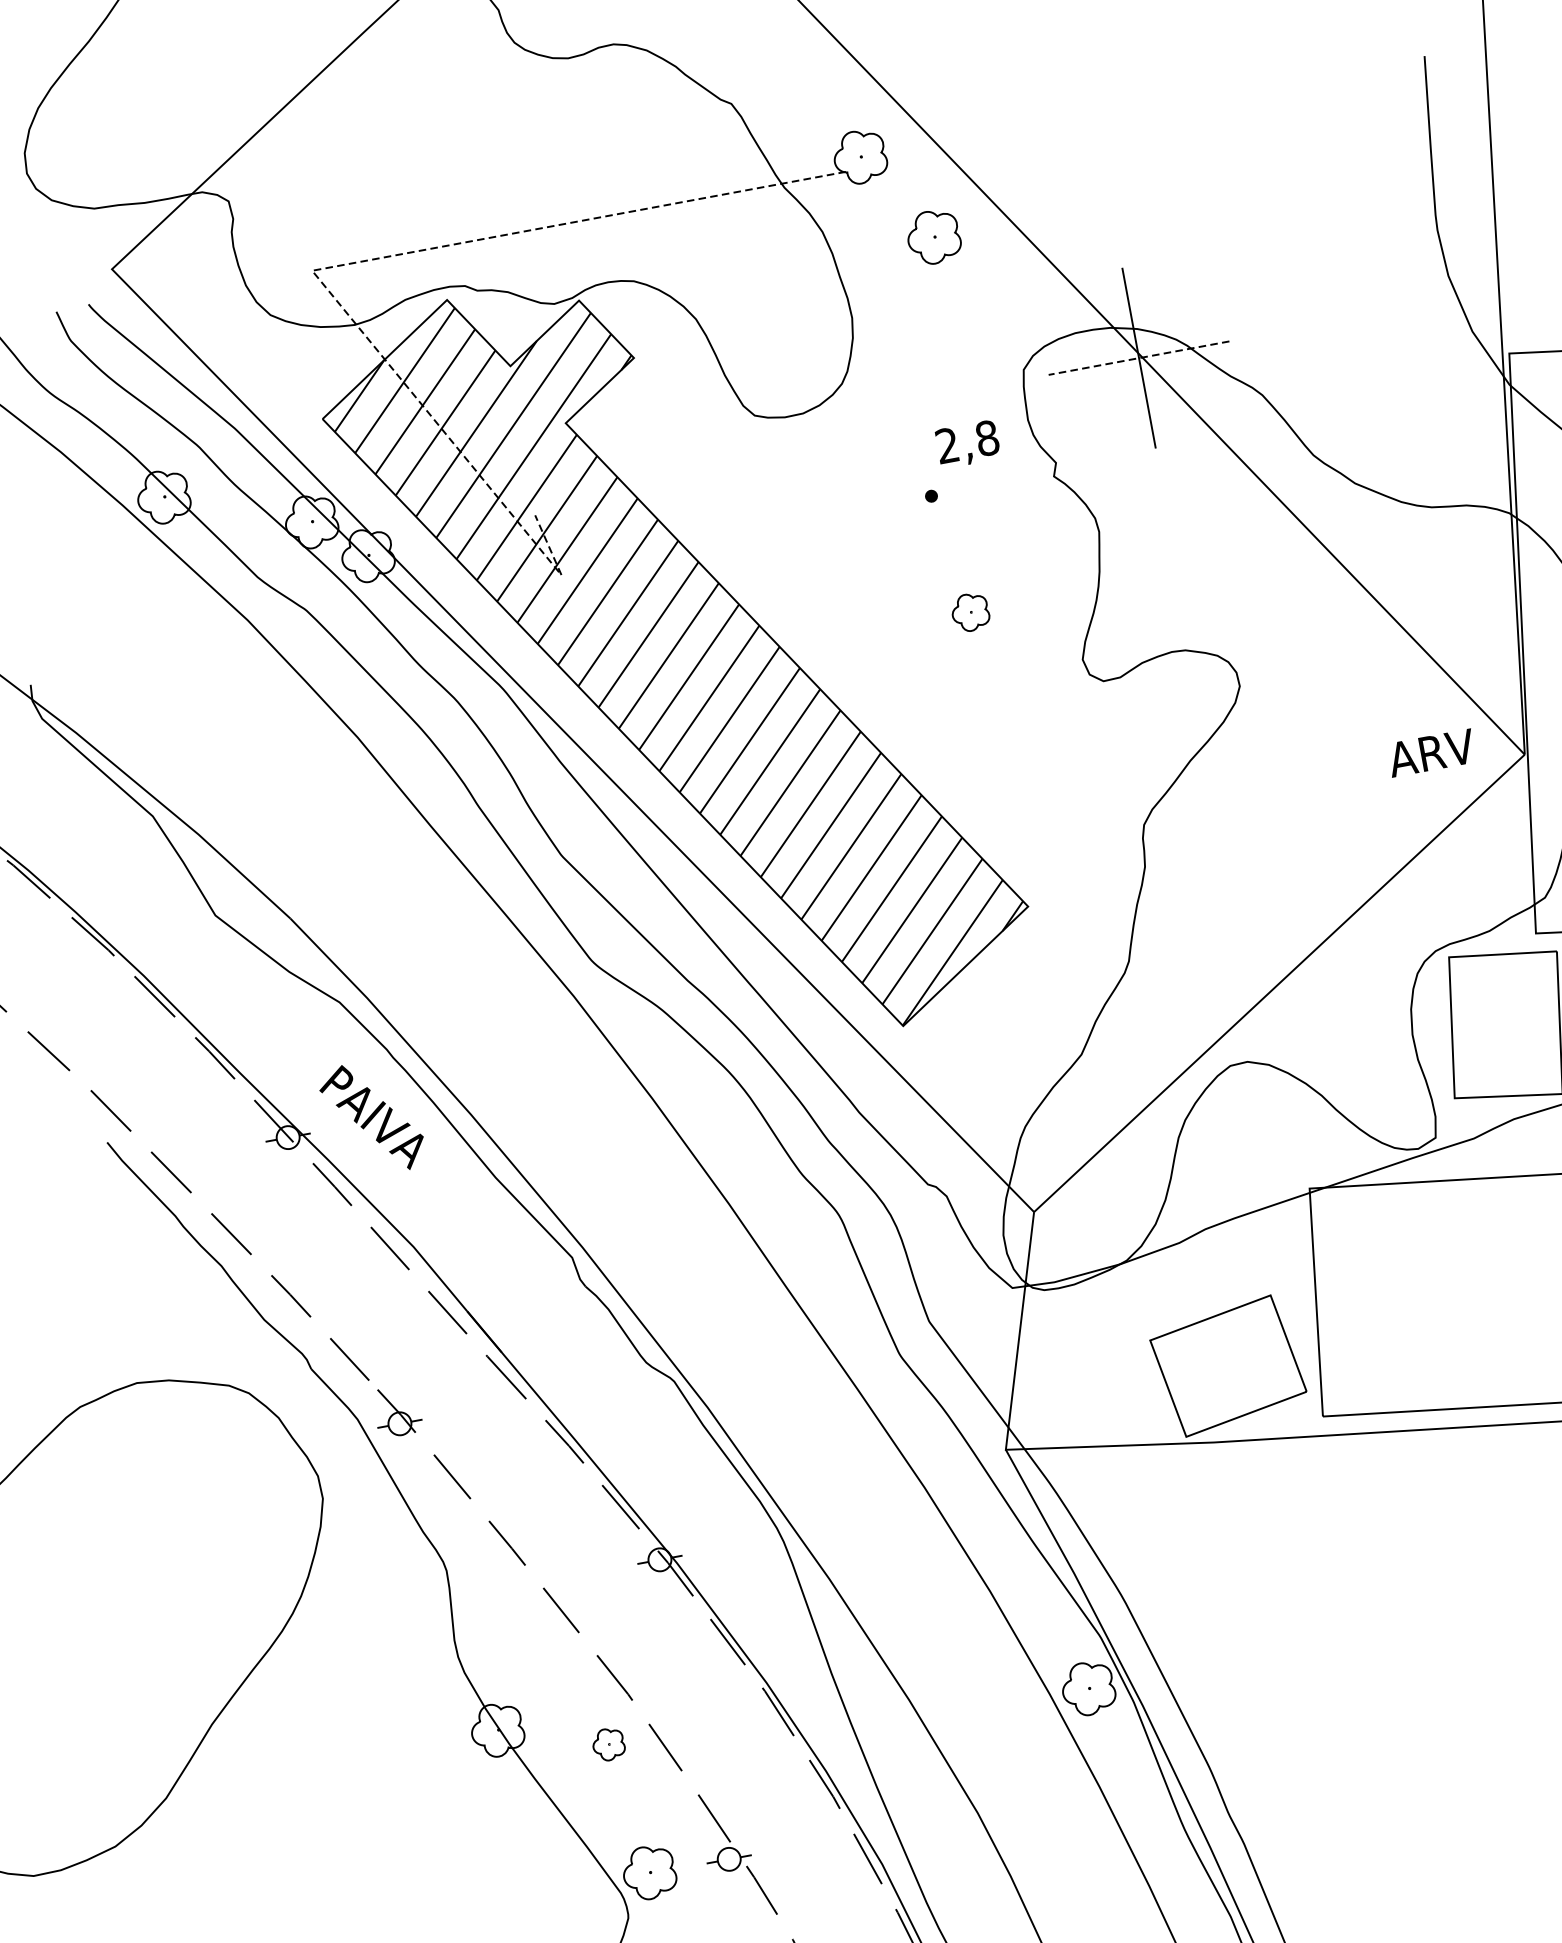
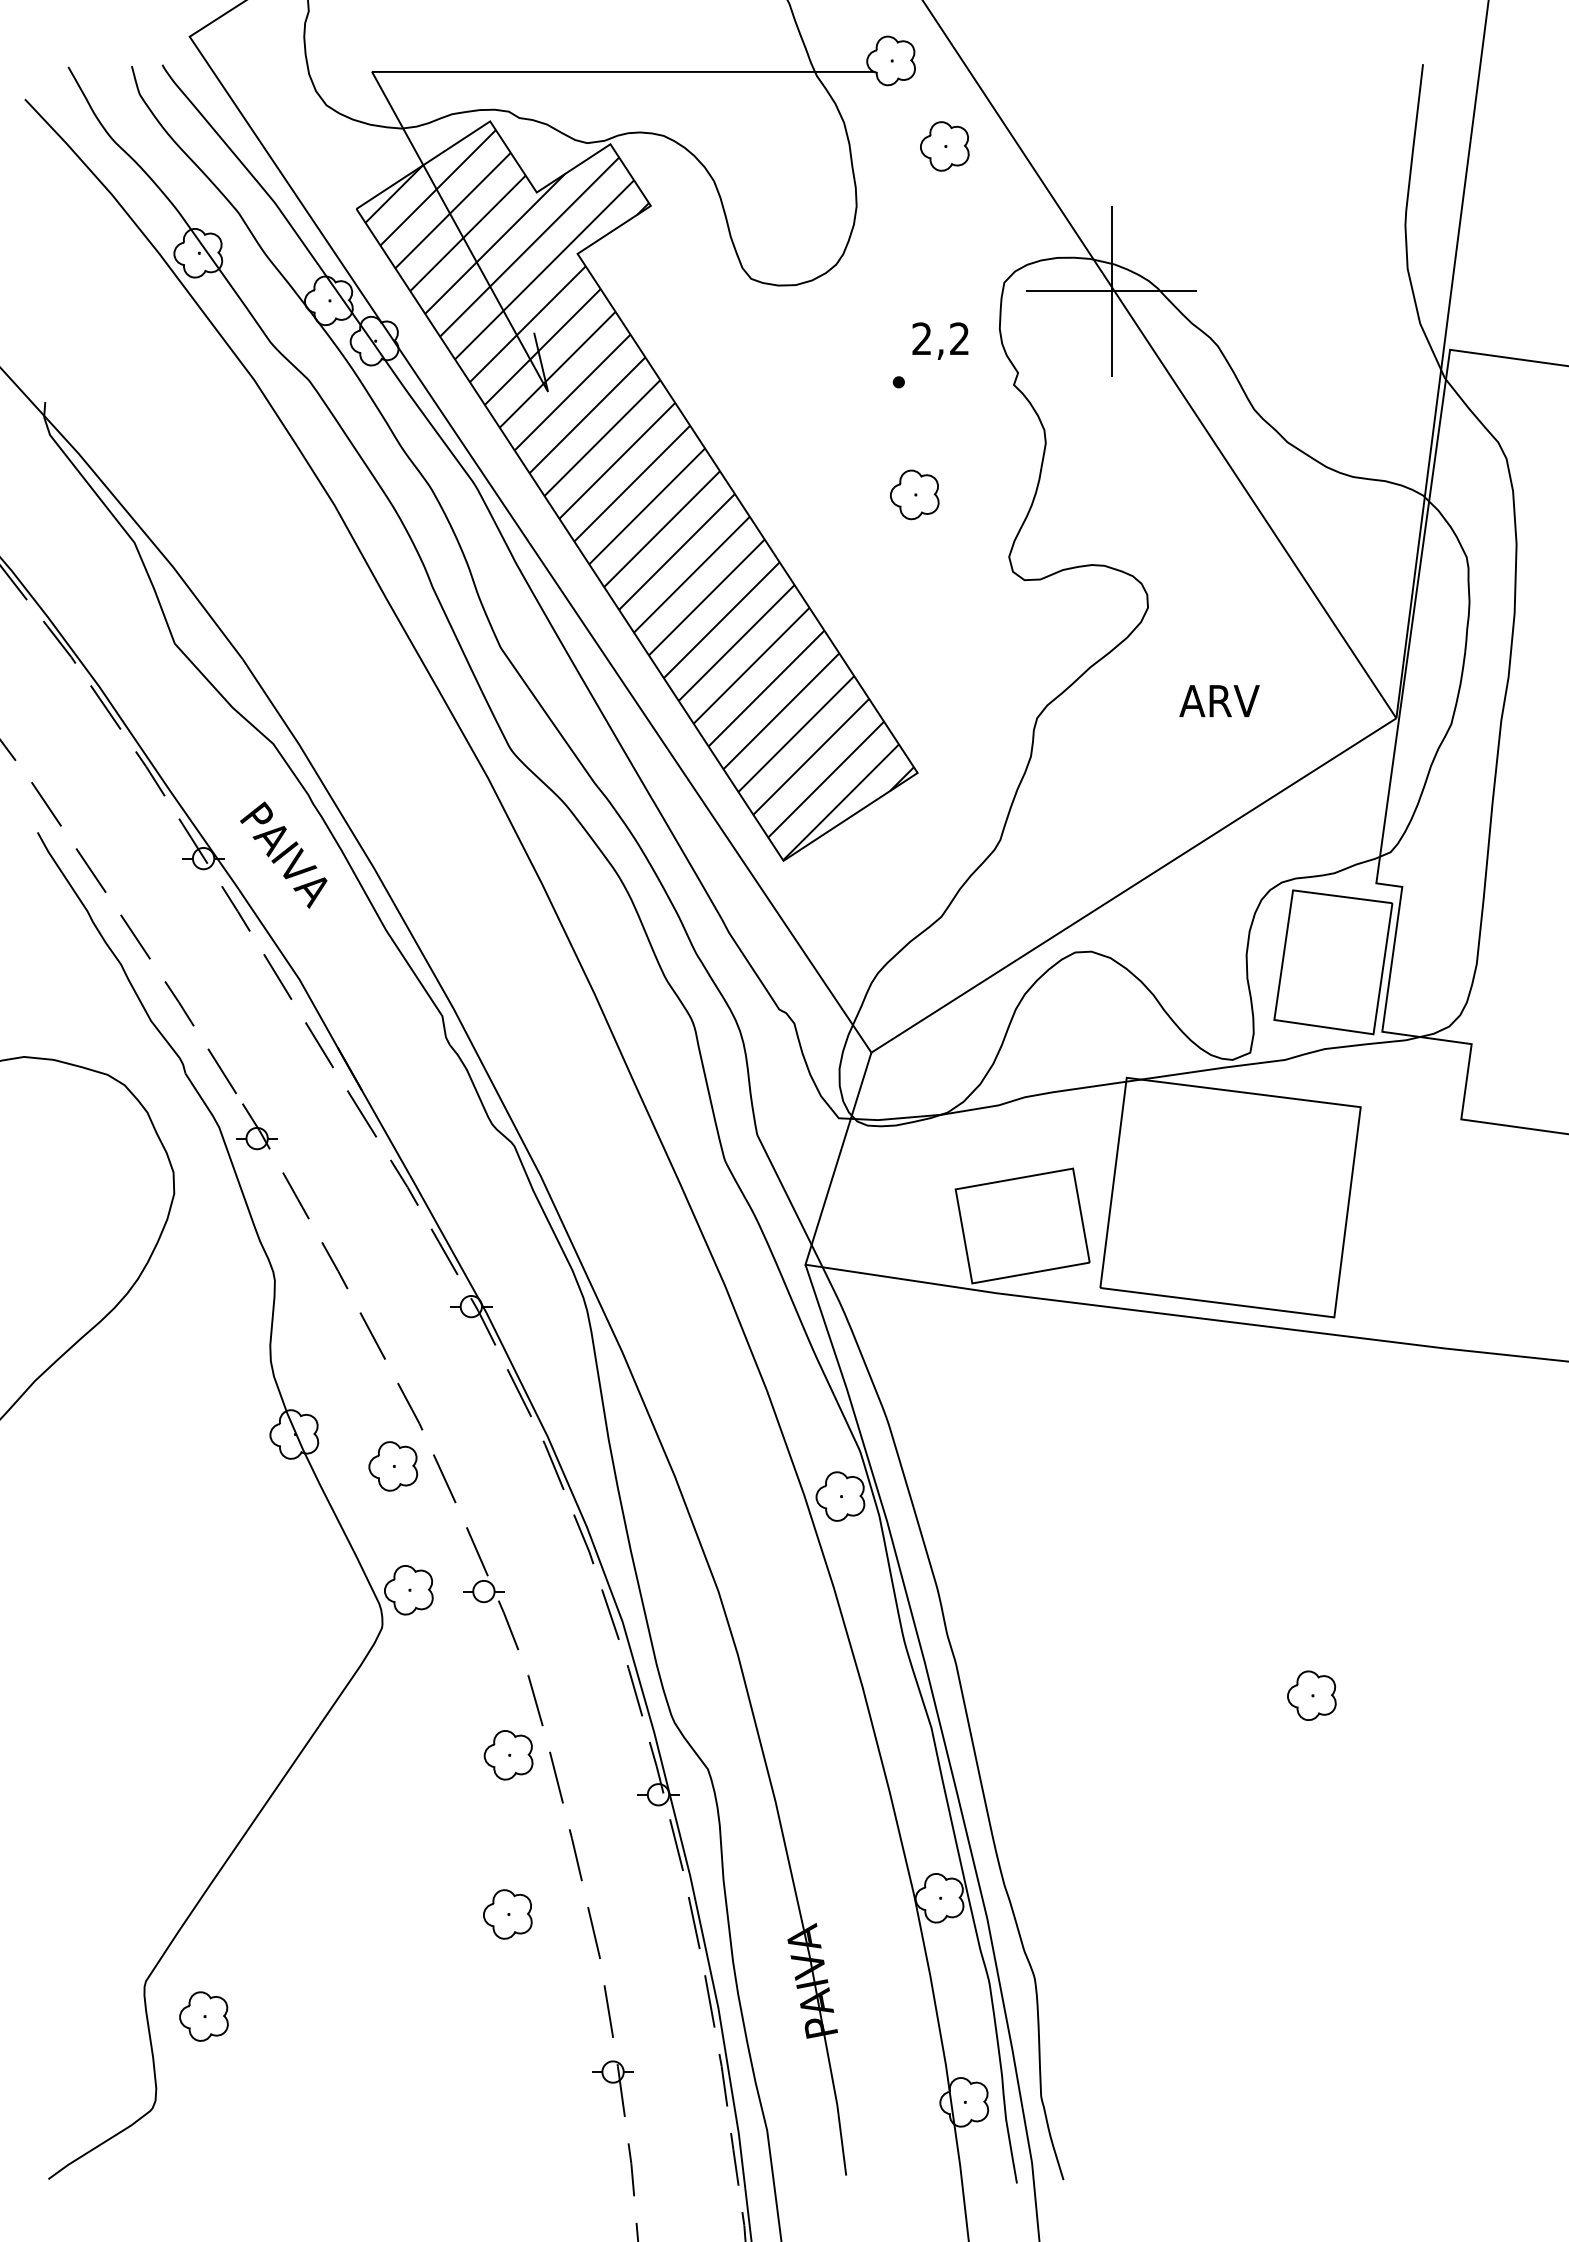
line: (351, 262) -> (409, 71), dashed -> solid
line: (1139, 358) -> (1111, 291), dashed -> solid
text: (987, 437) -> (959, 338), 2,8 -> 2,2
part: (970, 612) -> (914, 494), size x1.43
text: (1431, 753) -> (1219, 701), moved
part: (608, 1744) -> (393, 1466), size x1.67

